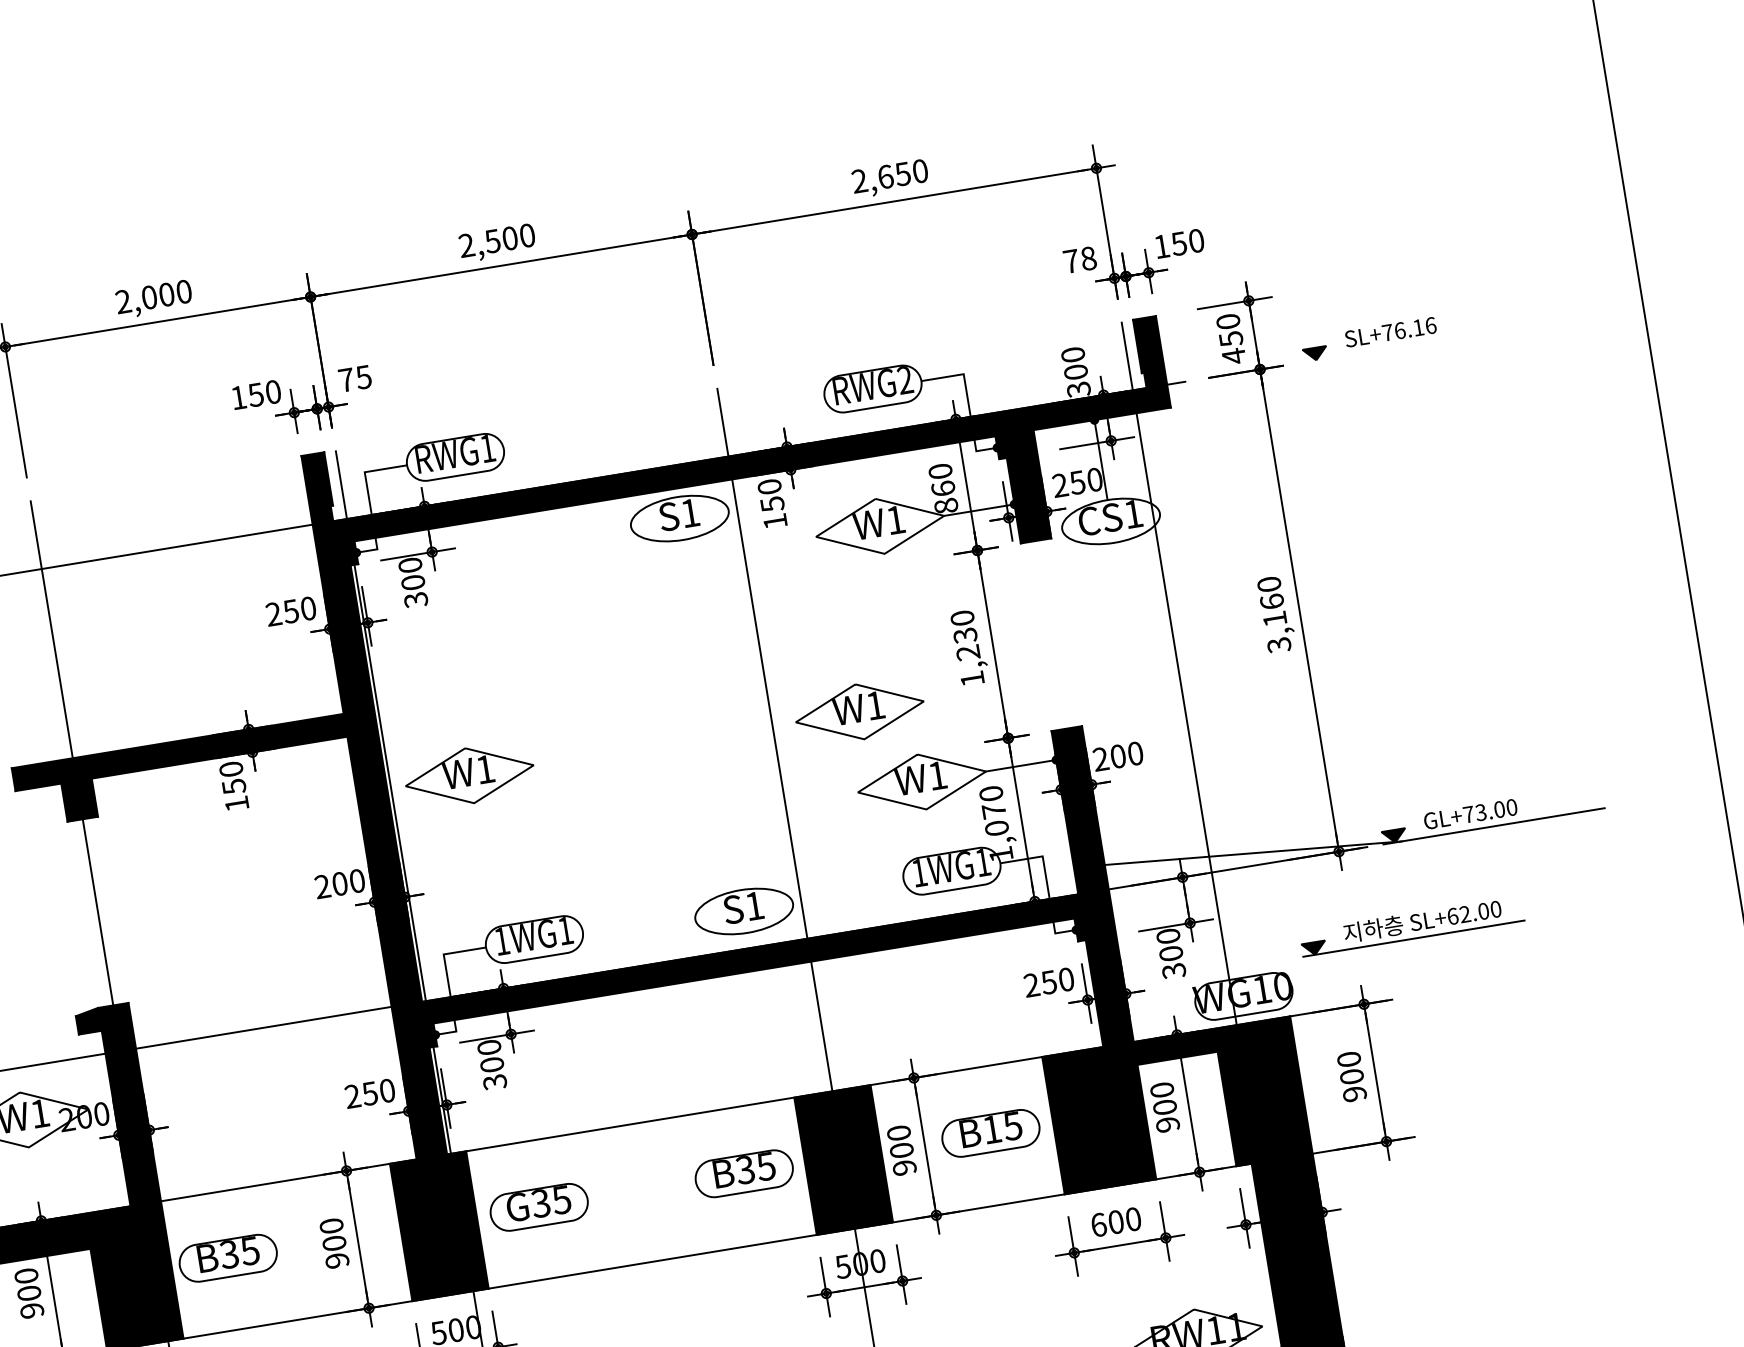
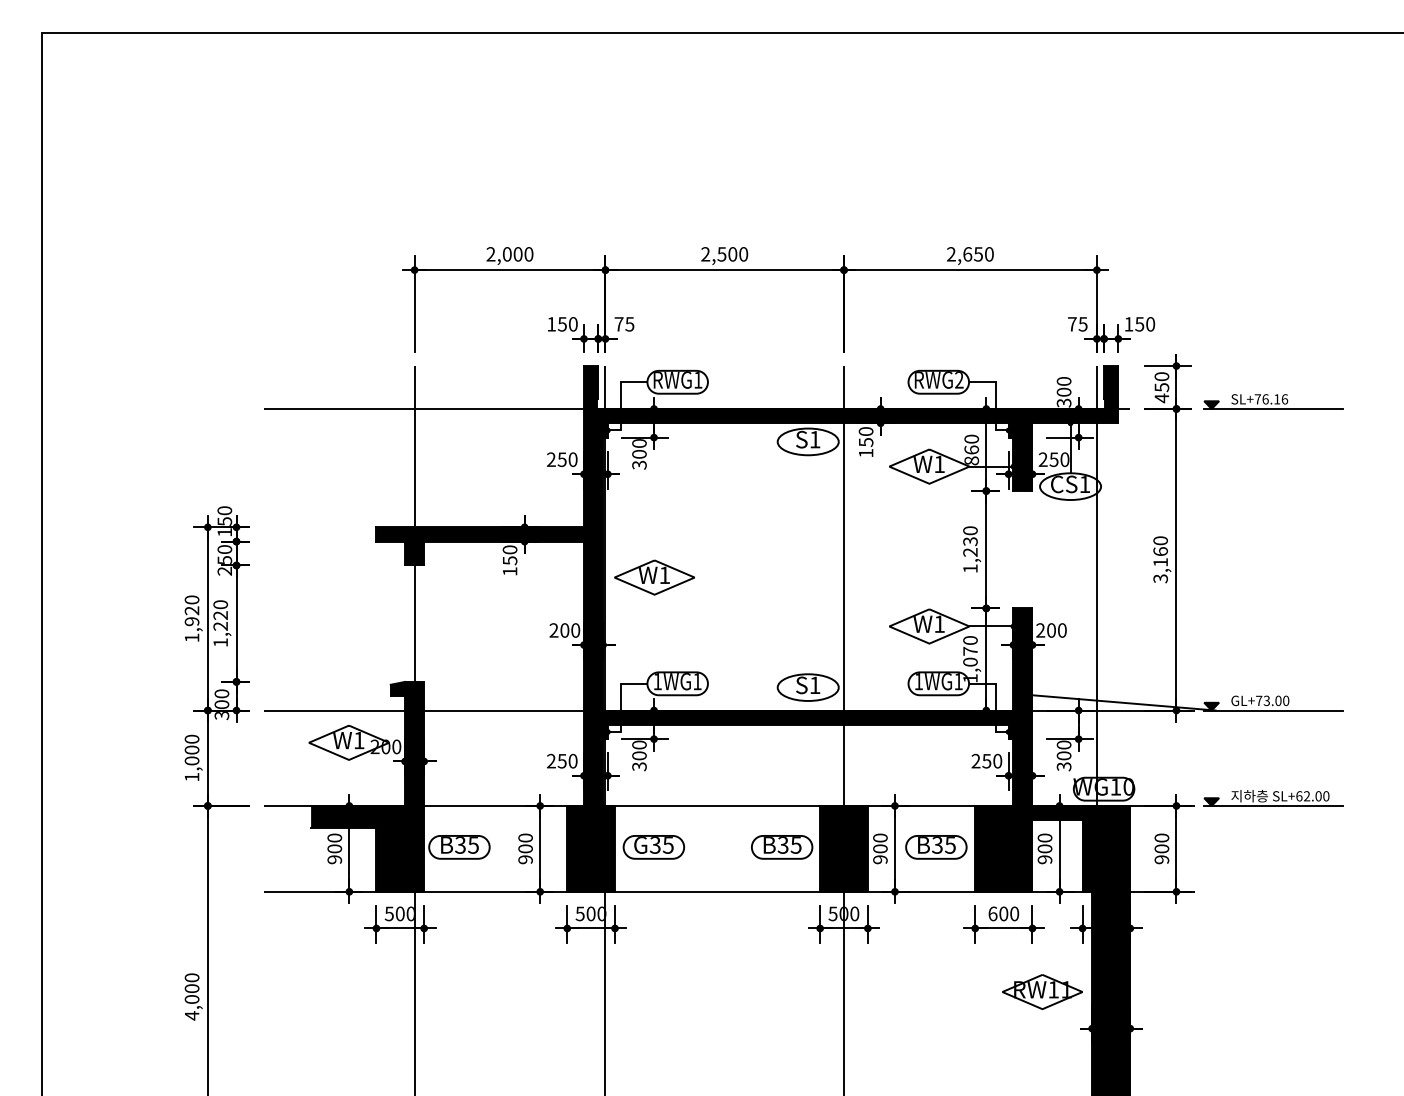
text: (1087, 259) -> (1082, 324), 78 -> 75
line: (1415, 344) -> (1273, 409), added
part: (859, 711) -> (898, 577), removed
part: (1412, 926) -> (1273, 798), moved
text: (992, 1130) -> (937, 845), B15 -> B35

